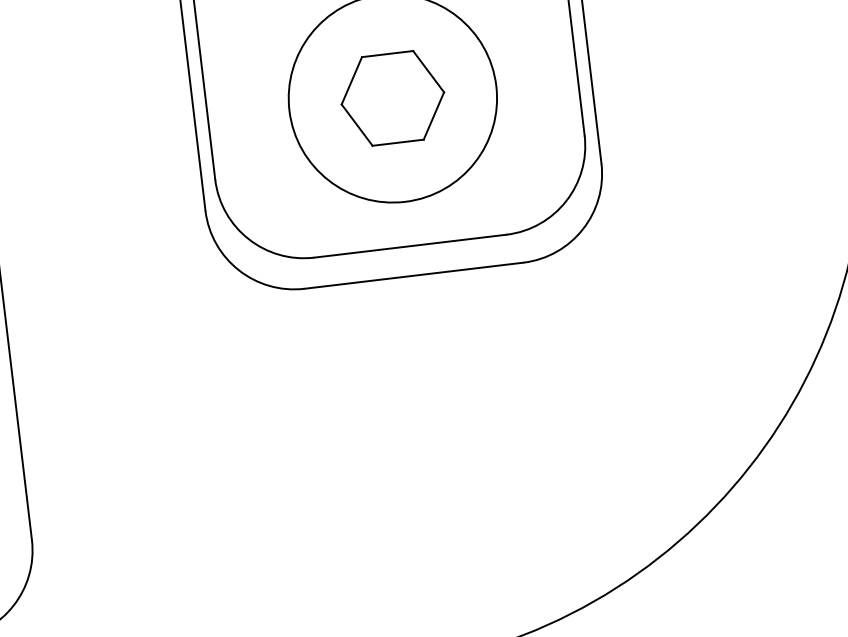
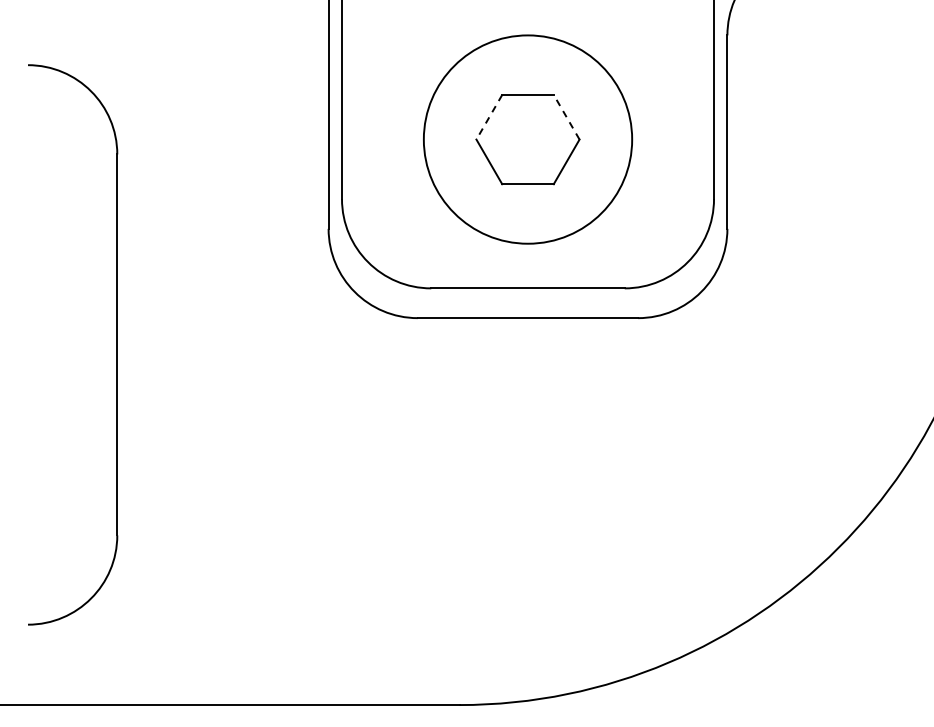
line: (428, 71) -> (566, 117), solid -> dashed
line: (352, 81) -> (489, 117), solid -> dashed

